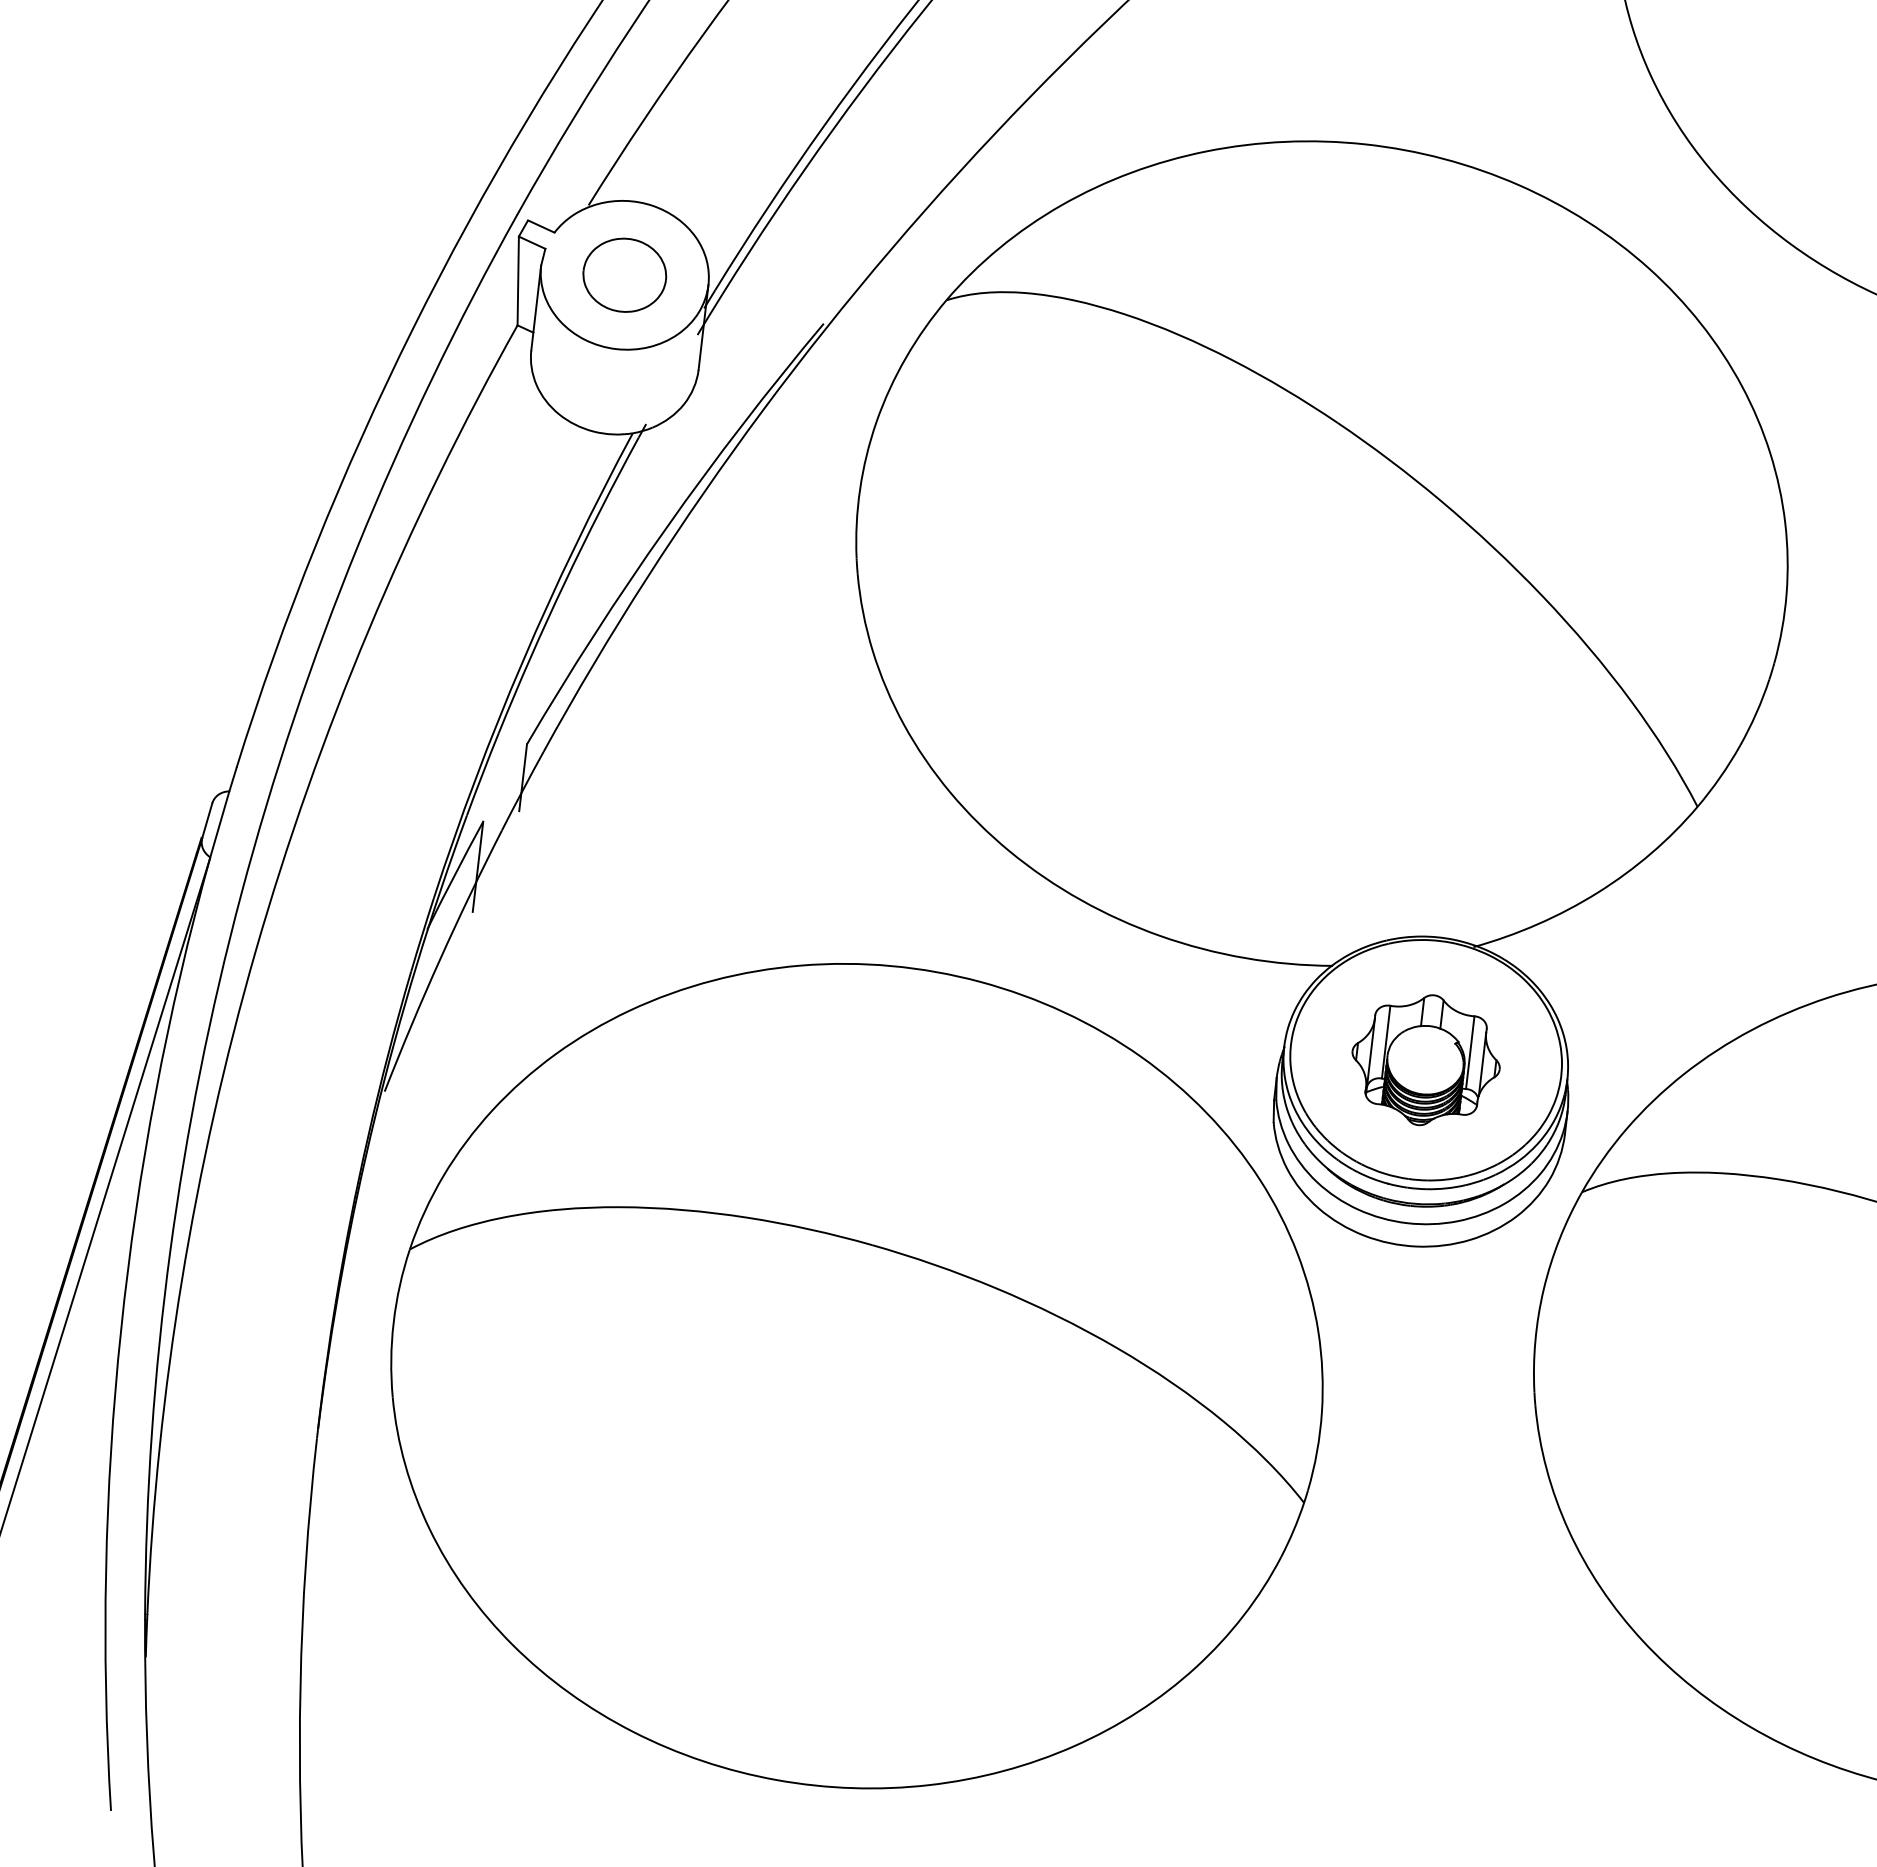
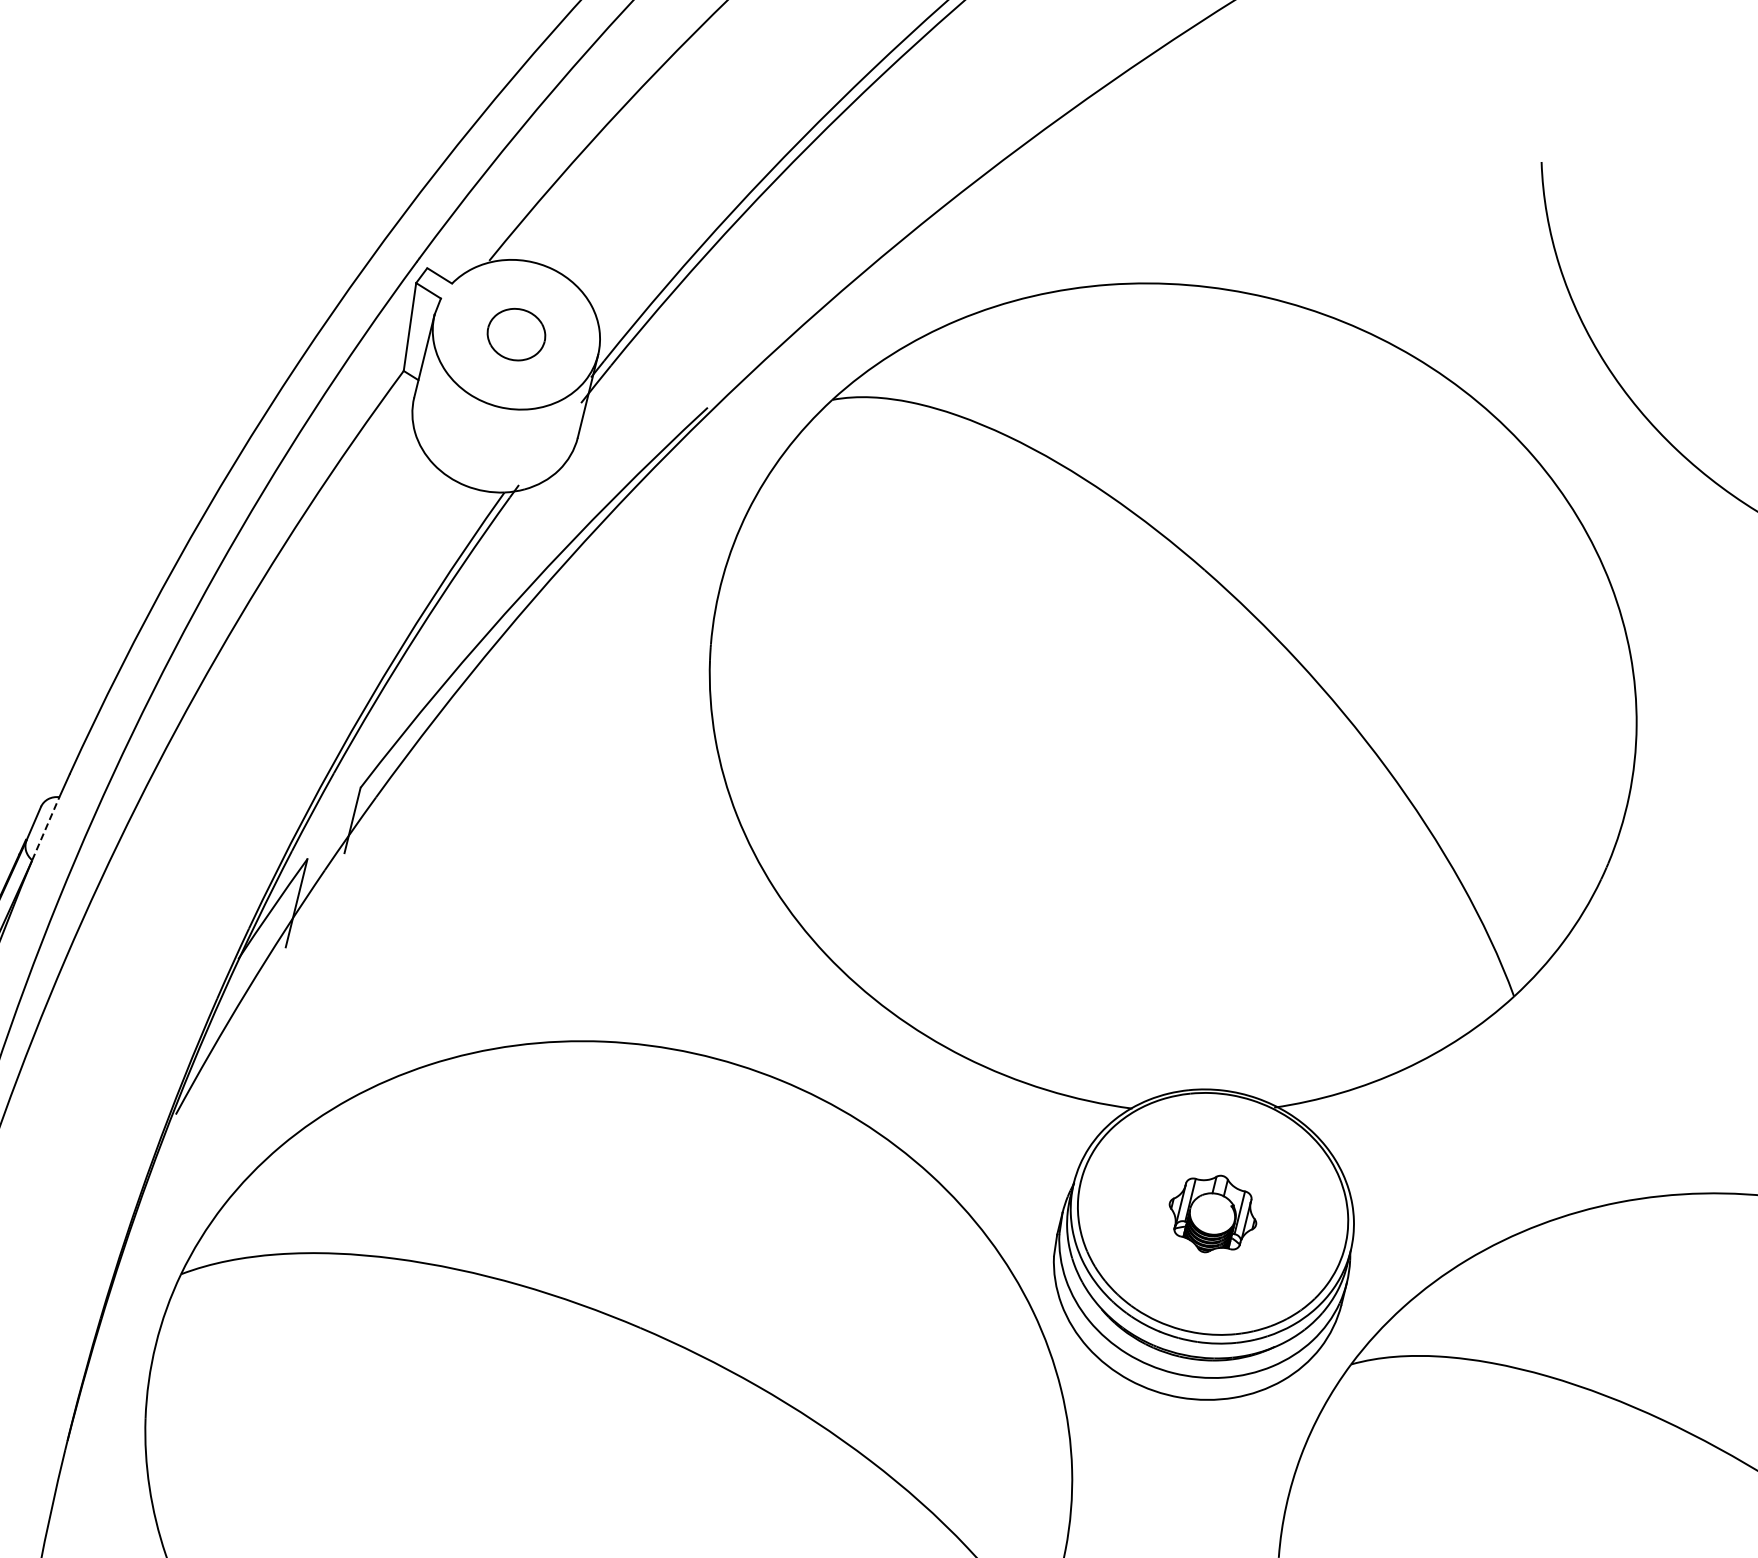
part: (624, 274) -> (516, 333), size x0.7
line: (219, 823) -> (45, 827), solid -> dashed
part: (1425, 1060) -> (1212, 1214), size x0.6

